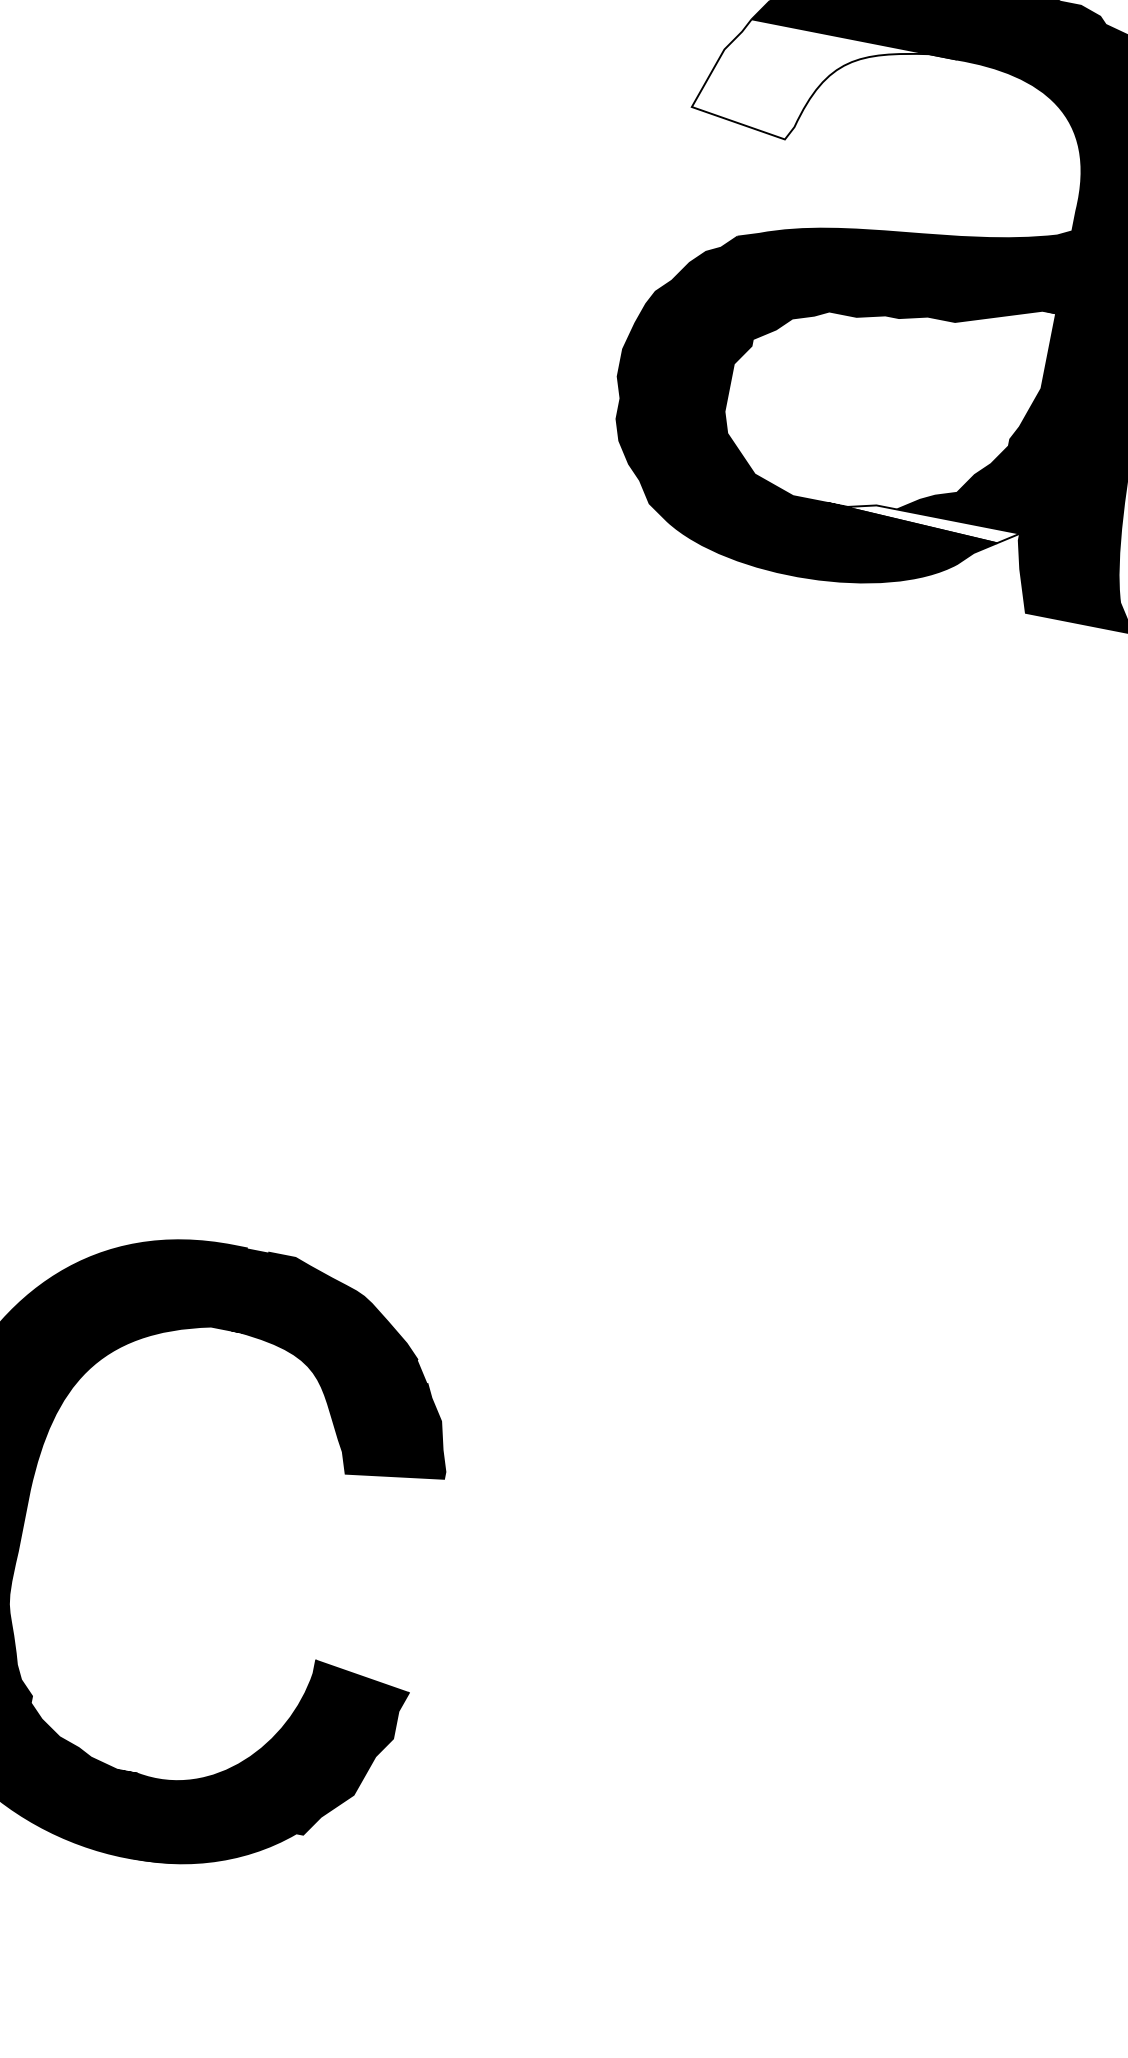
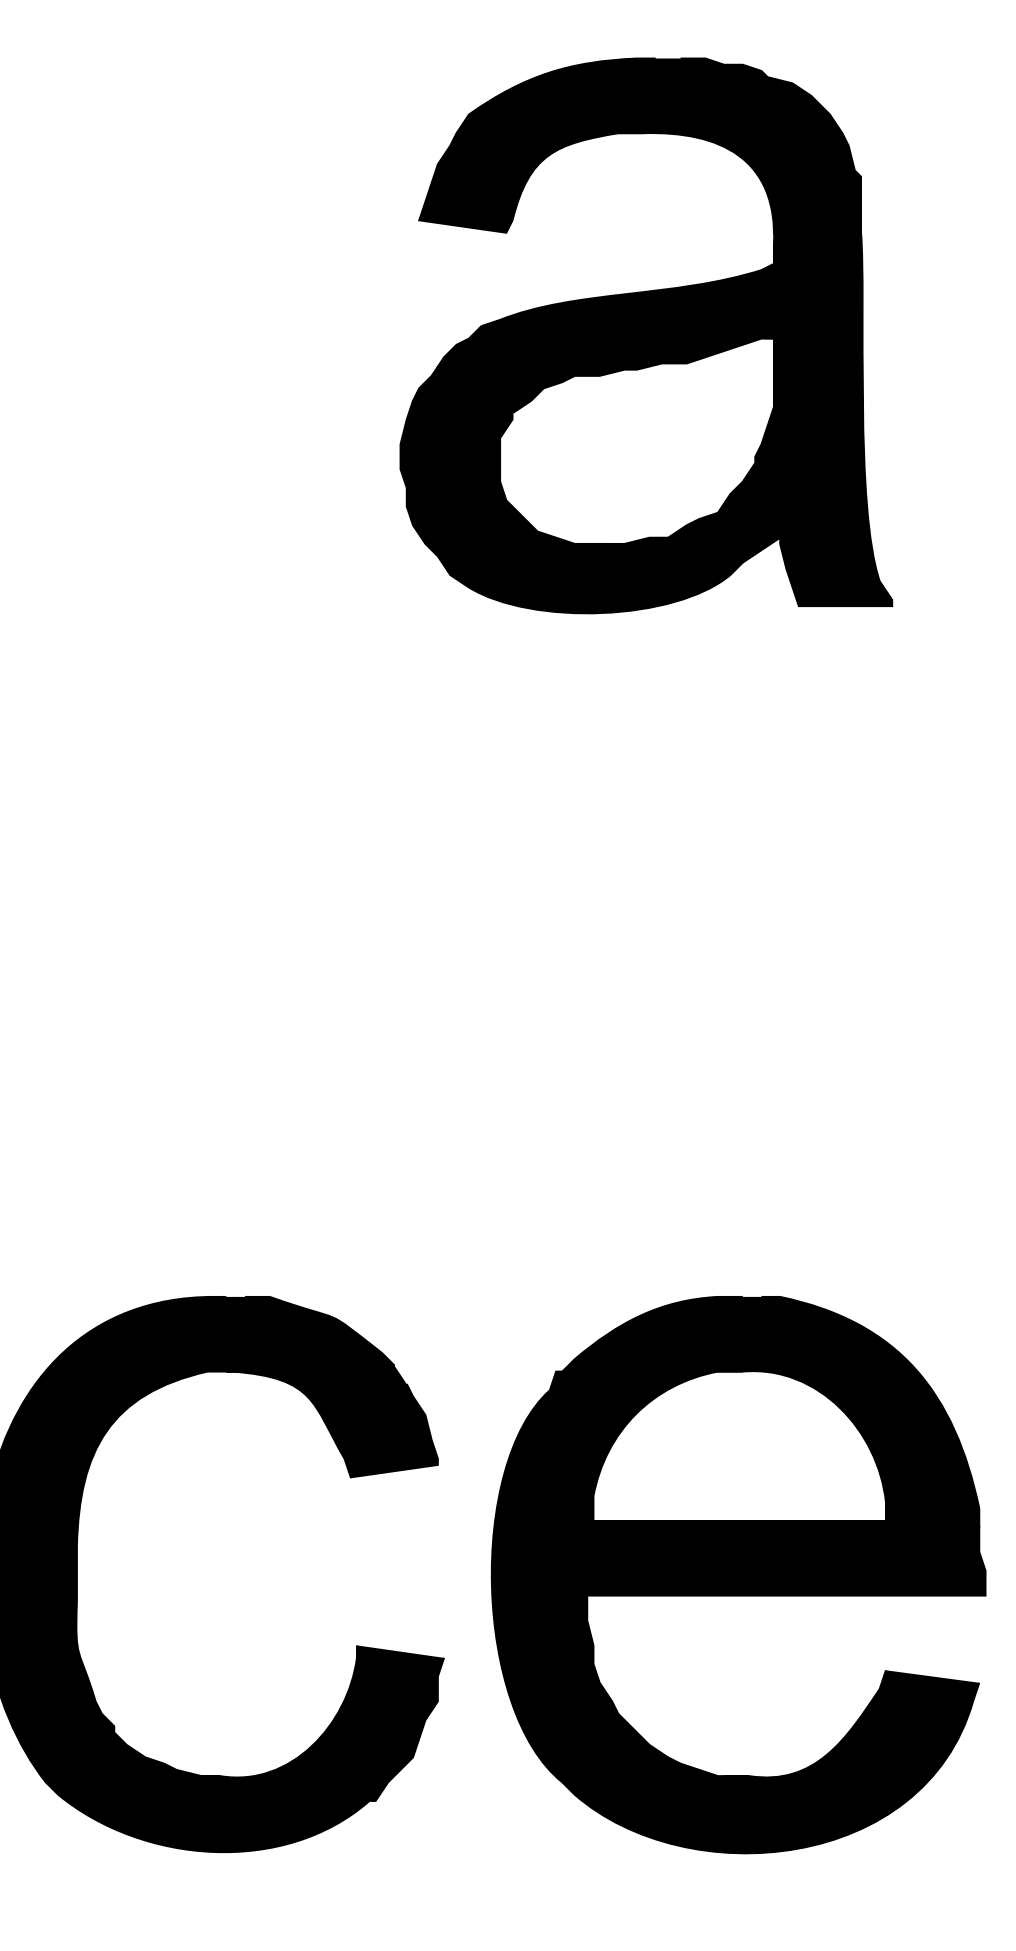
fill: (823, 89) -> (531, 182), added
fill: (922, 521) -> (692, 543), added
part: (750, 1665) -> (738, 1575), added

